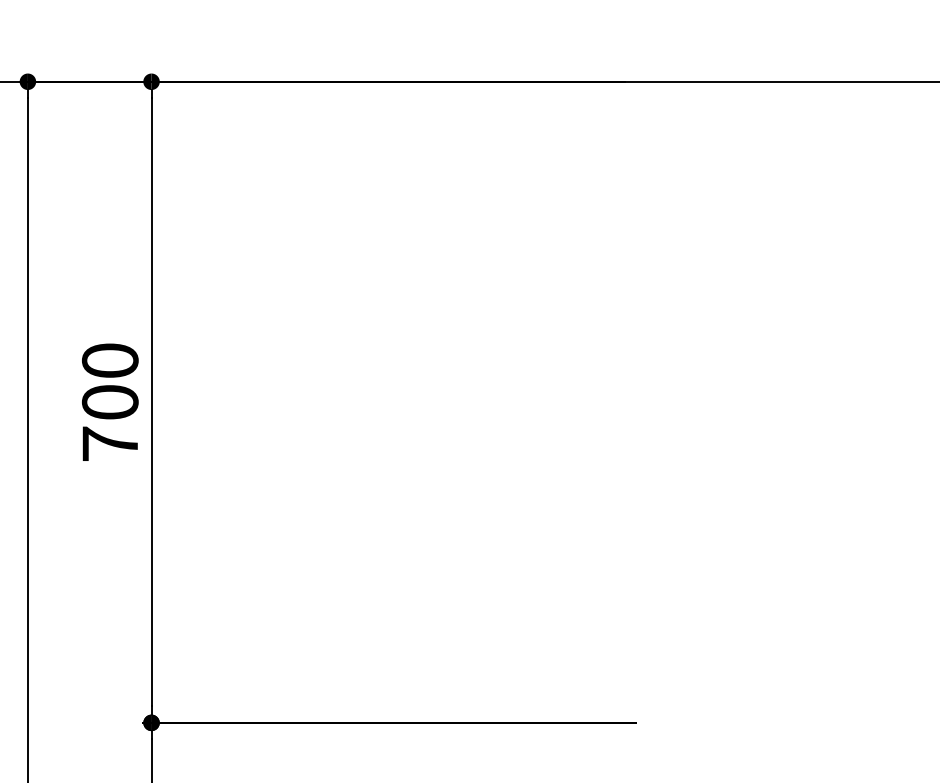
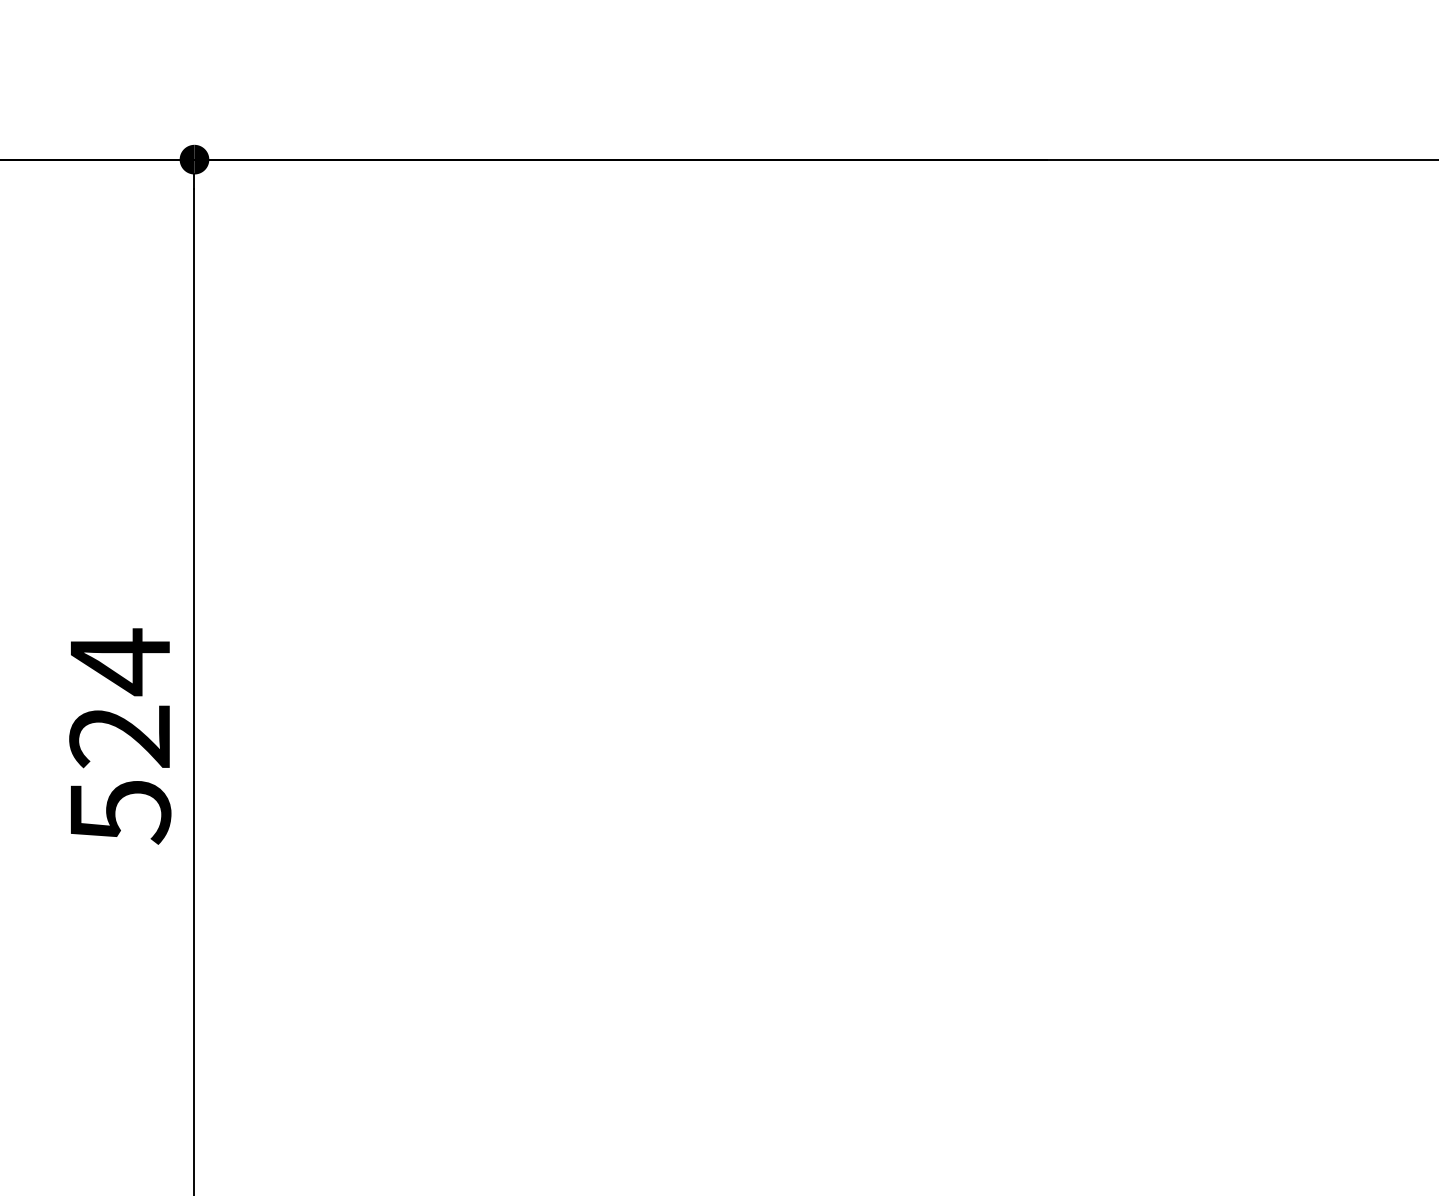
text: (110, 402) -> (120, 736), 700 -> 524

